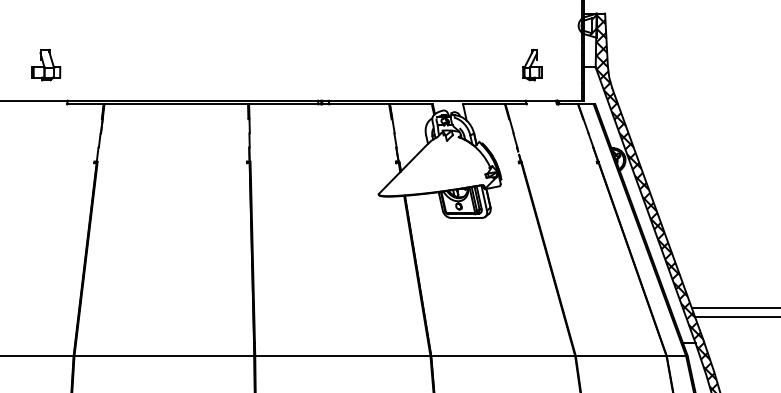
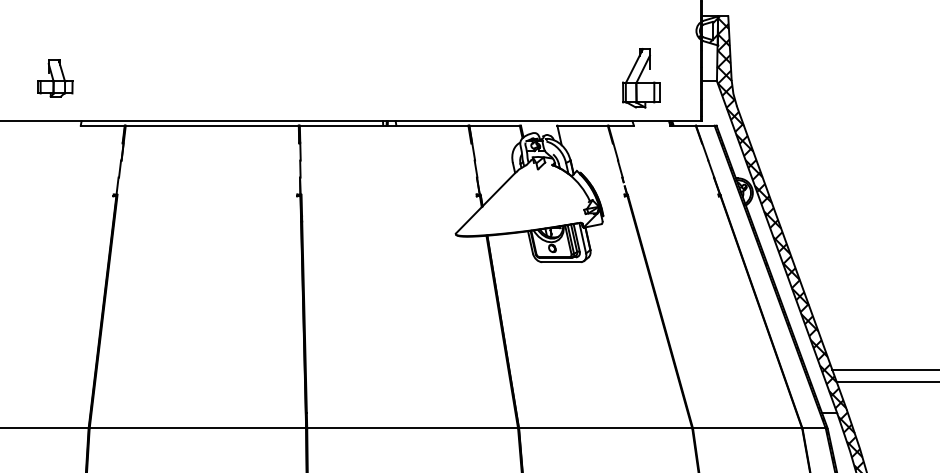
part: (532, 65) -> (640, 78), size x1.6

